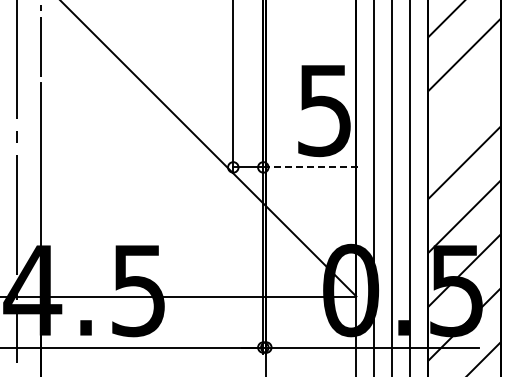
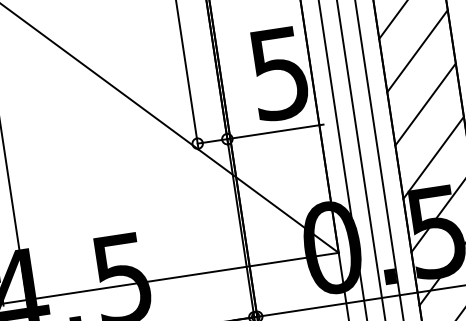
line: (464, 108) -> (417, 50), added
line: (311, 167) -> (275, 132), dashed -> solid

